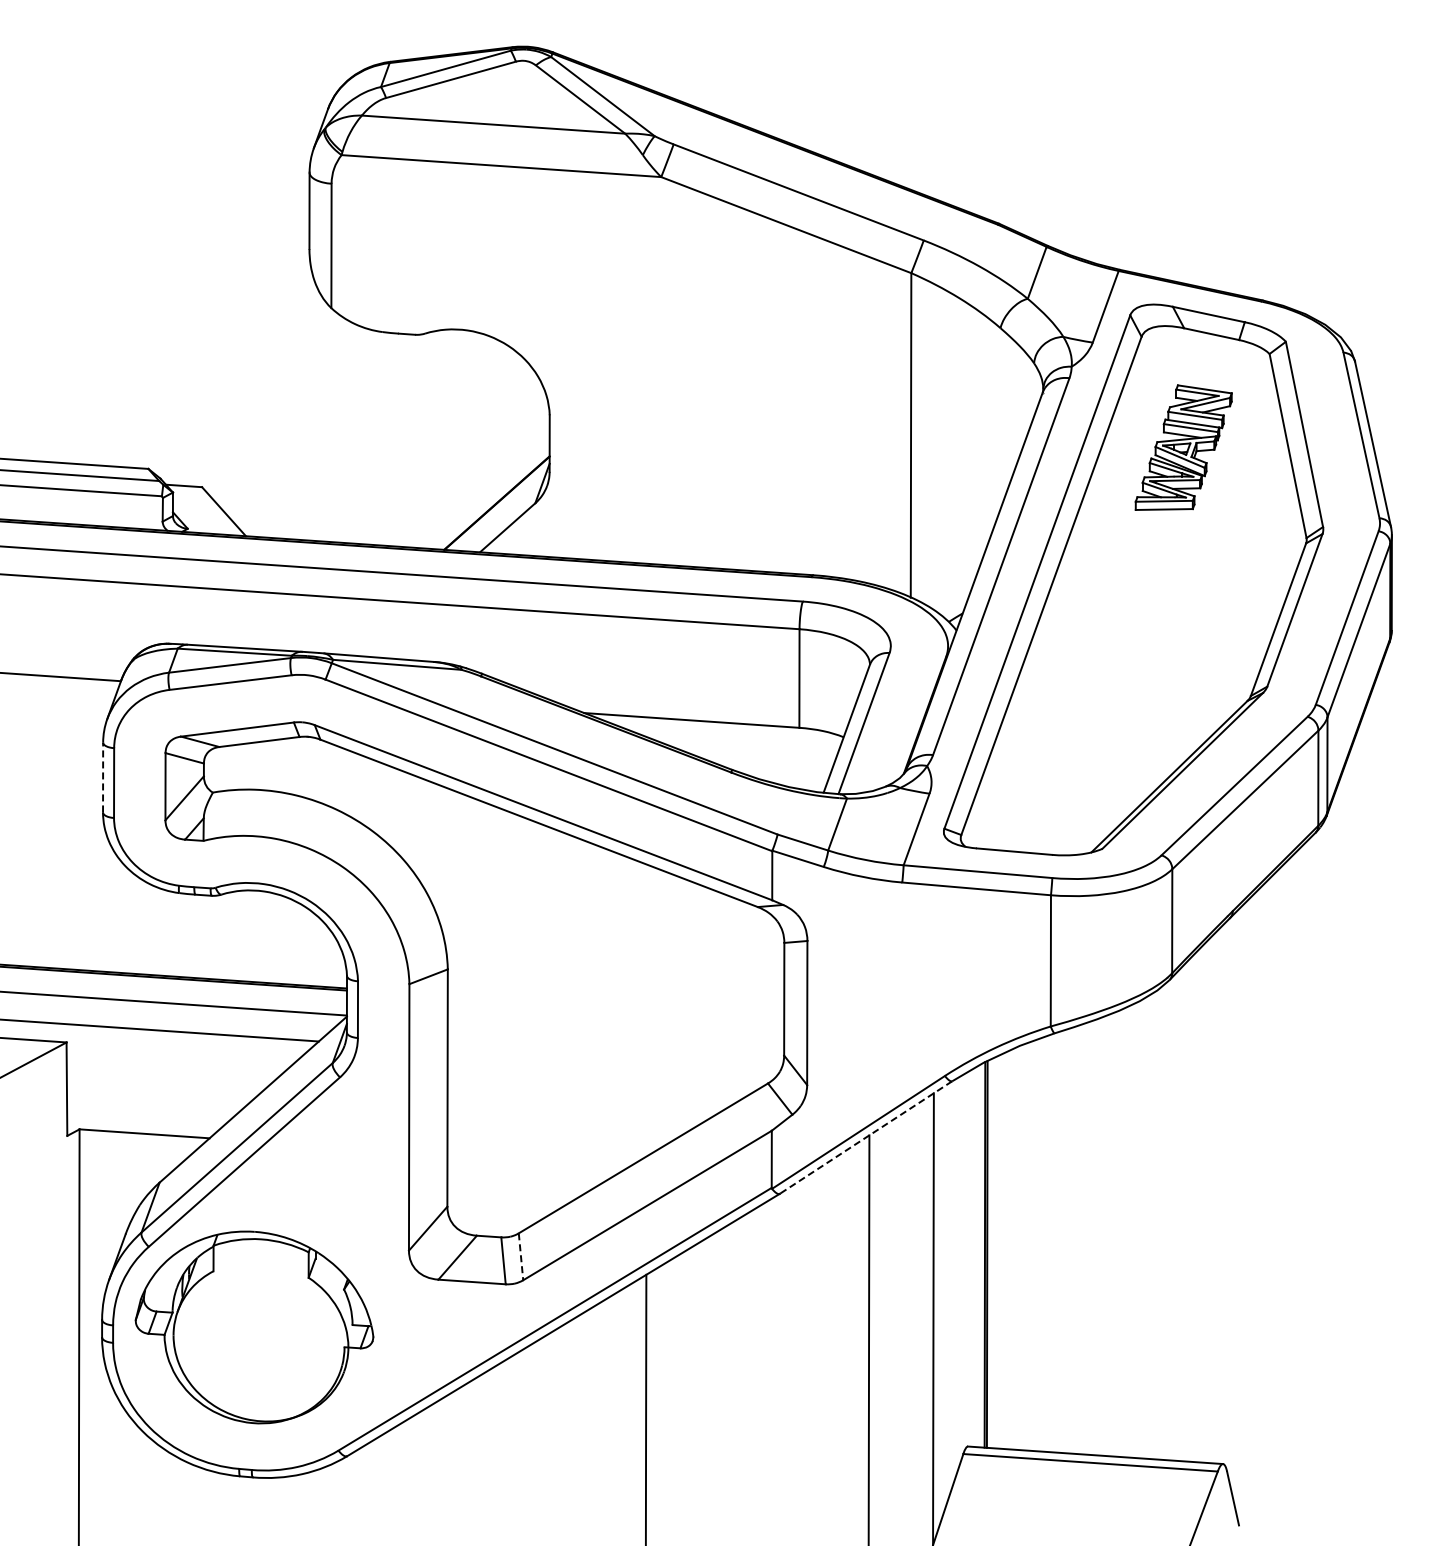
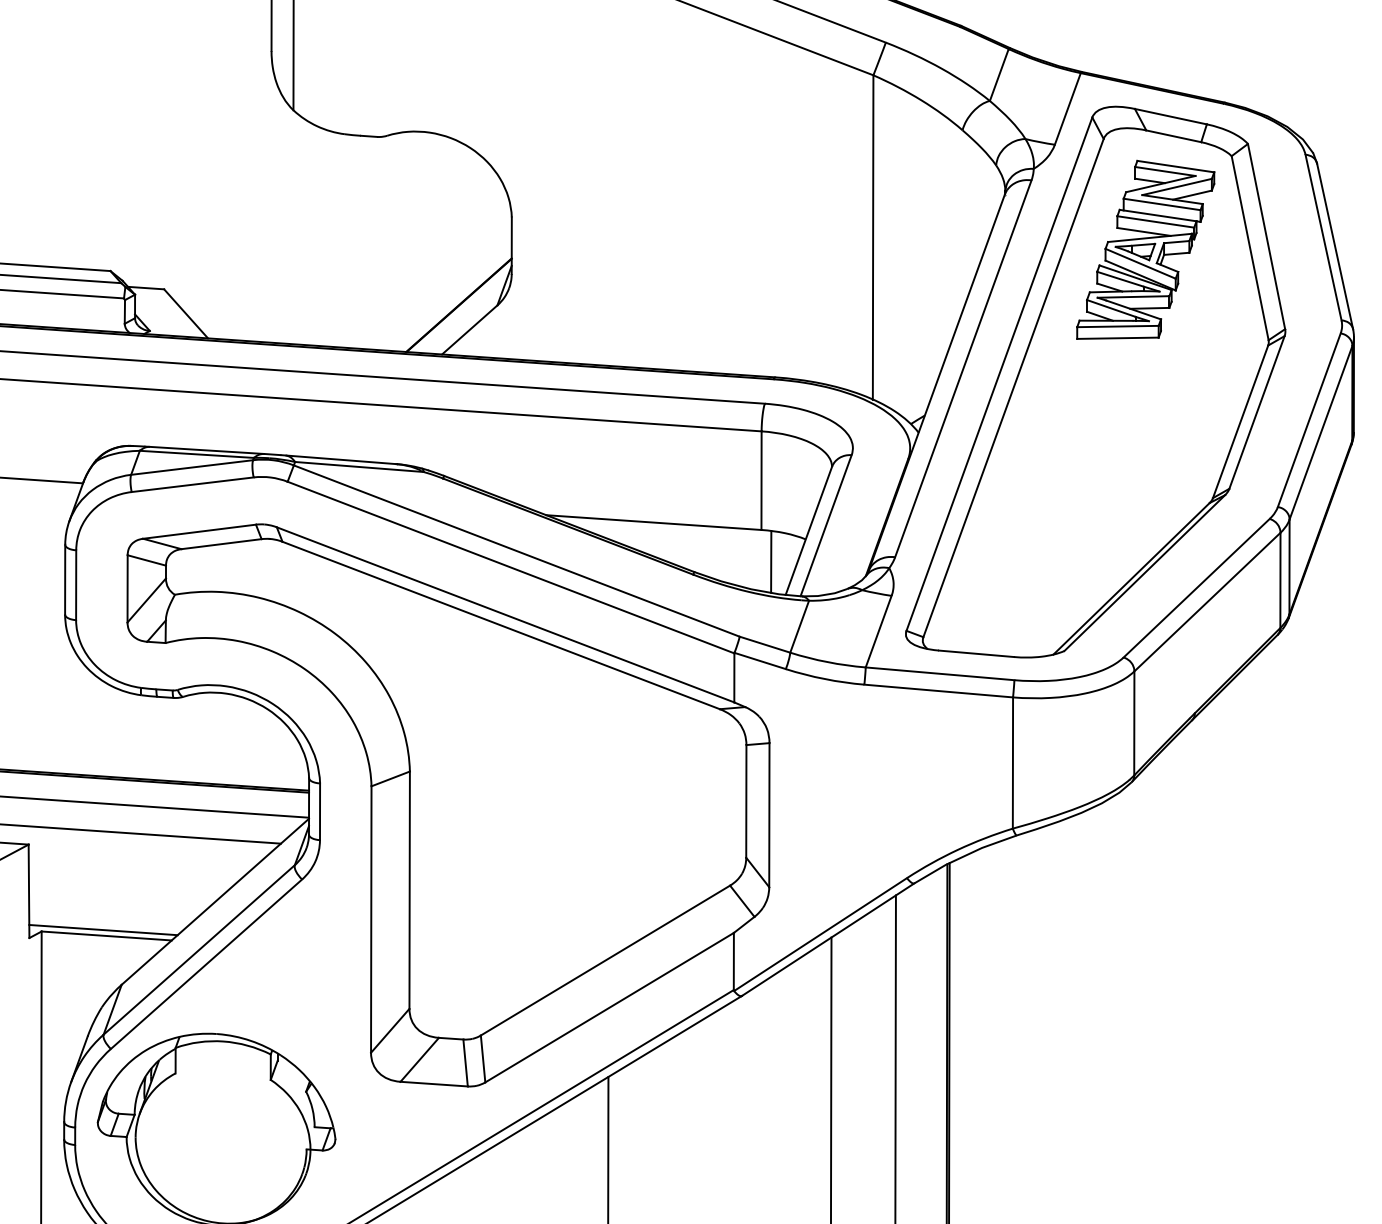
part: (1183, 447) -> (1145, 249), size x1.43
line: (809, 759) -> (771, 561), added
line: (103, 777) -> (65, 579), dashed -> solid
line: (141, 1127) -> (103, 929), added
line: (866, 1137) -> (828, 939), dashed -> solid
line: (521, 1256) -> (483, 1058), dashed -> solid

